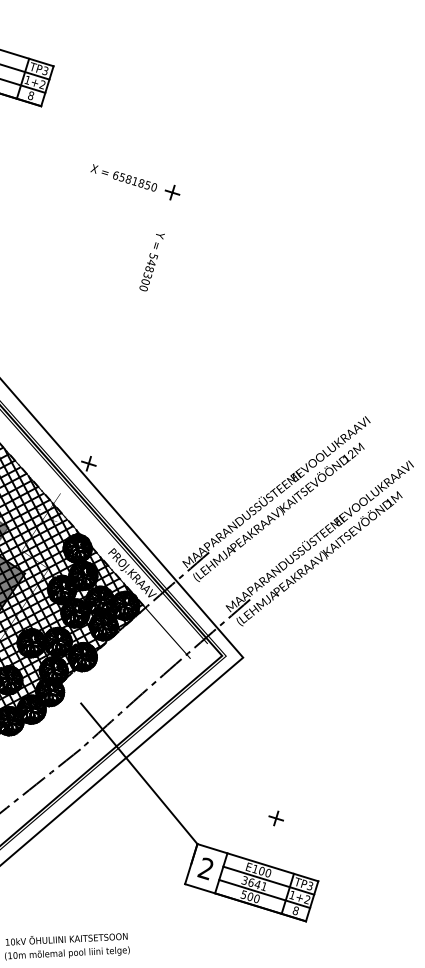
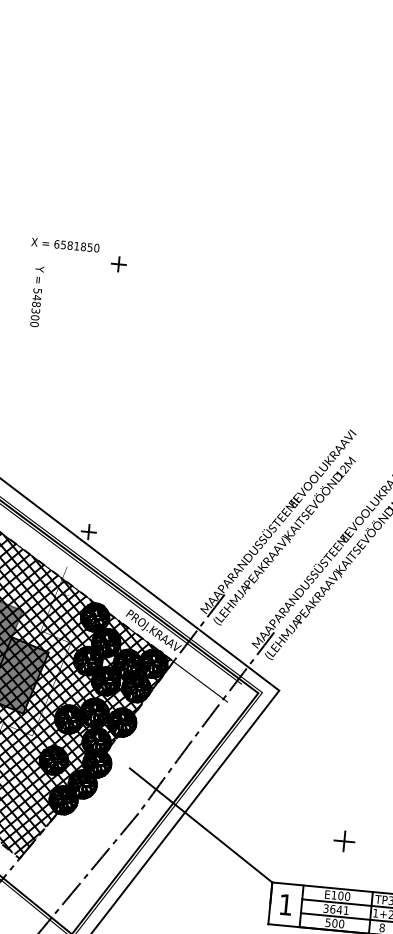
part: (172, 192) -> (118, 264), moved
text: (151, 262) -> (36, 297), moved
part: (275, 818) -> (343, 841), size x1.4
text: (205, 868) -> (285, 904), 2 -> 1

